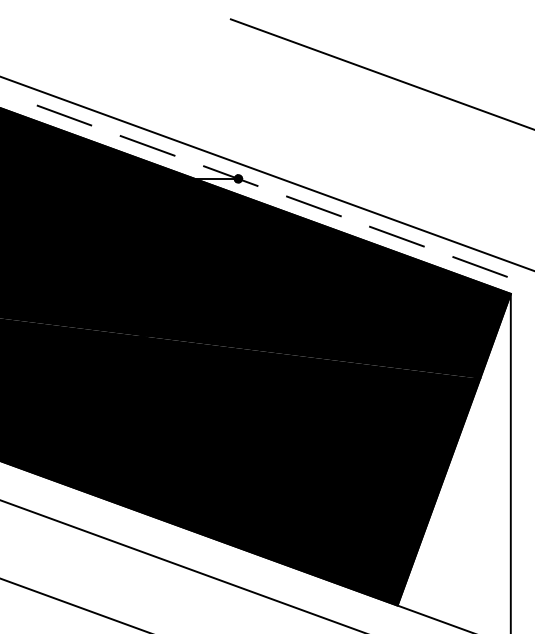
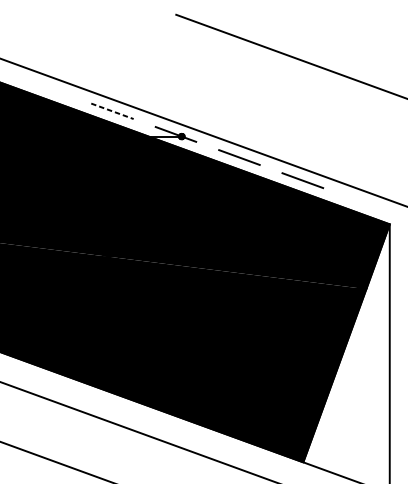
line: (64, 115) -> (49, 88), removed
line: (147, 145) -> (112, 111), solid -> dashed
line: (479, 266) -> (365, 203), removed

